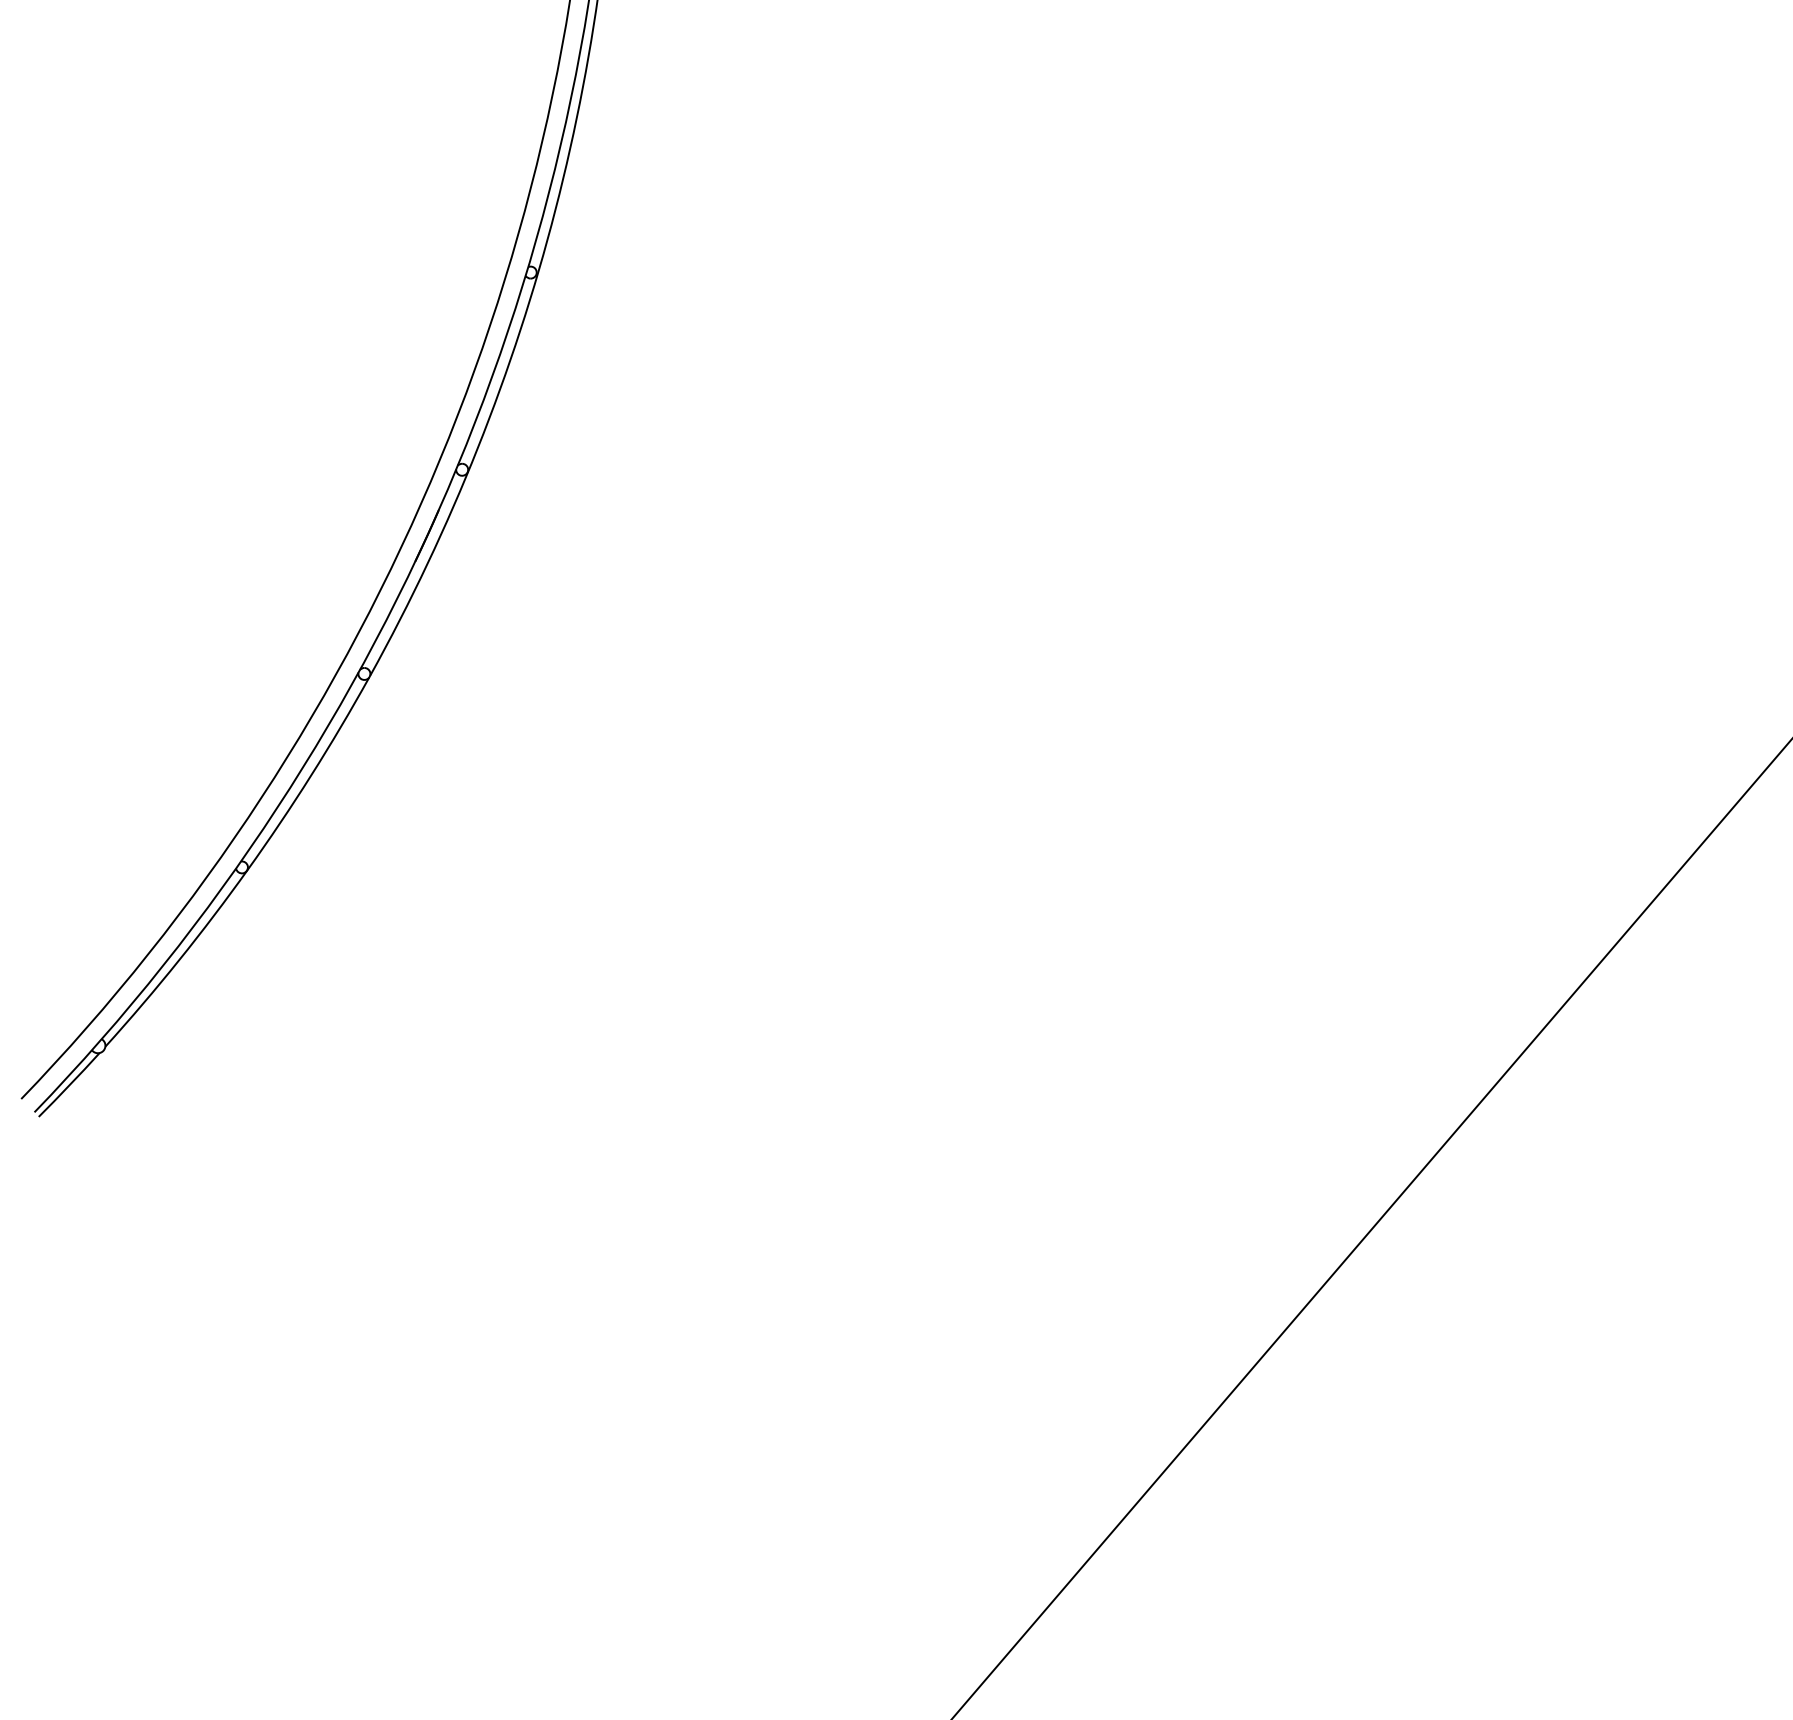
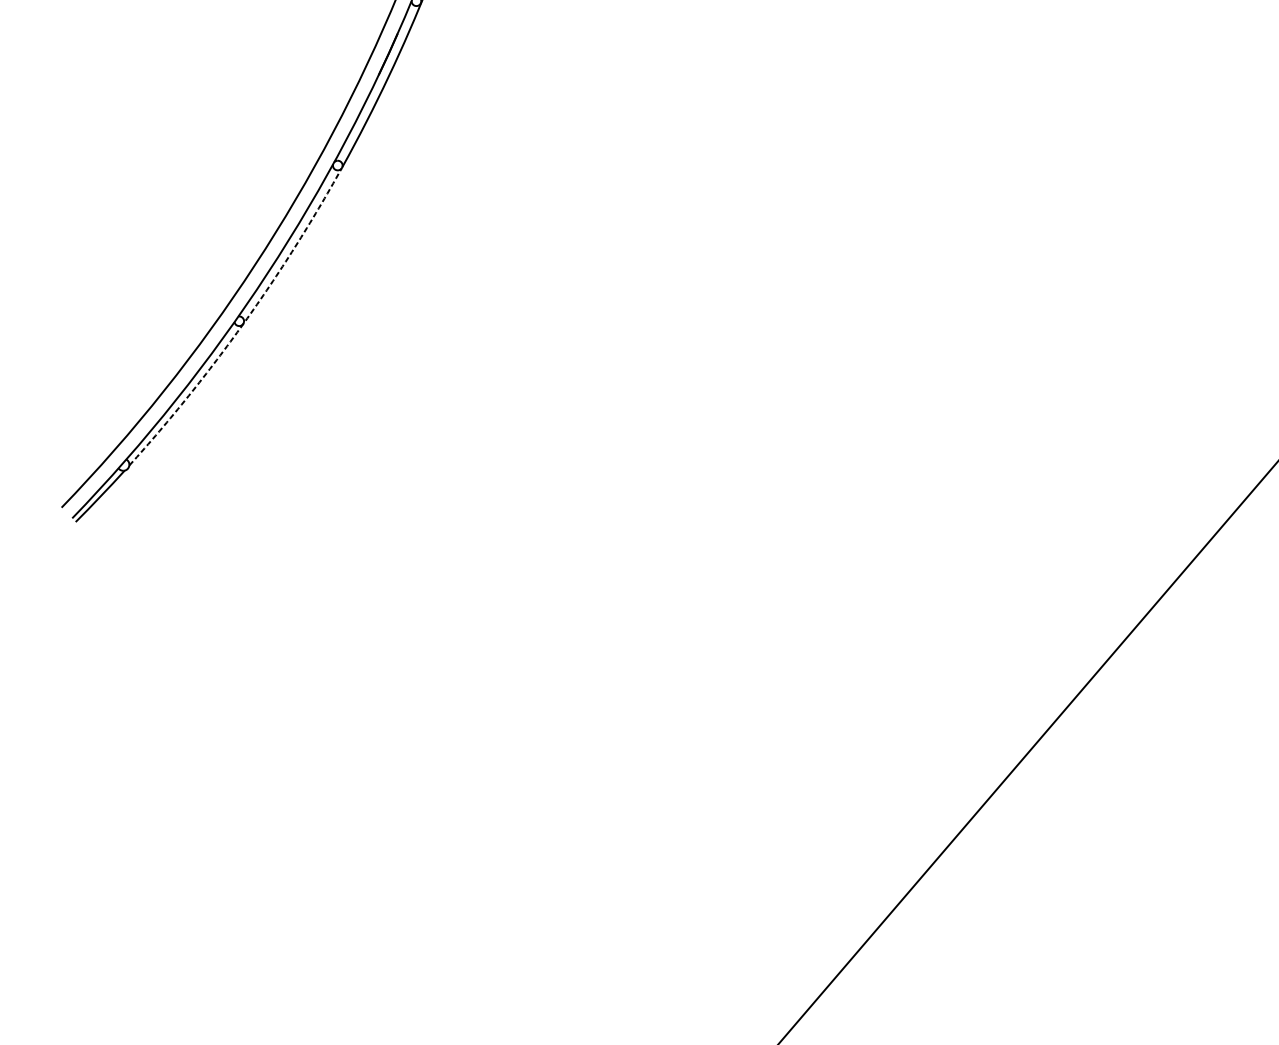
arc: (247, 869) -> (243, 322), solid -> dashed

